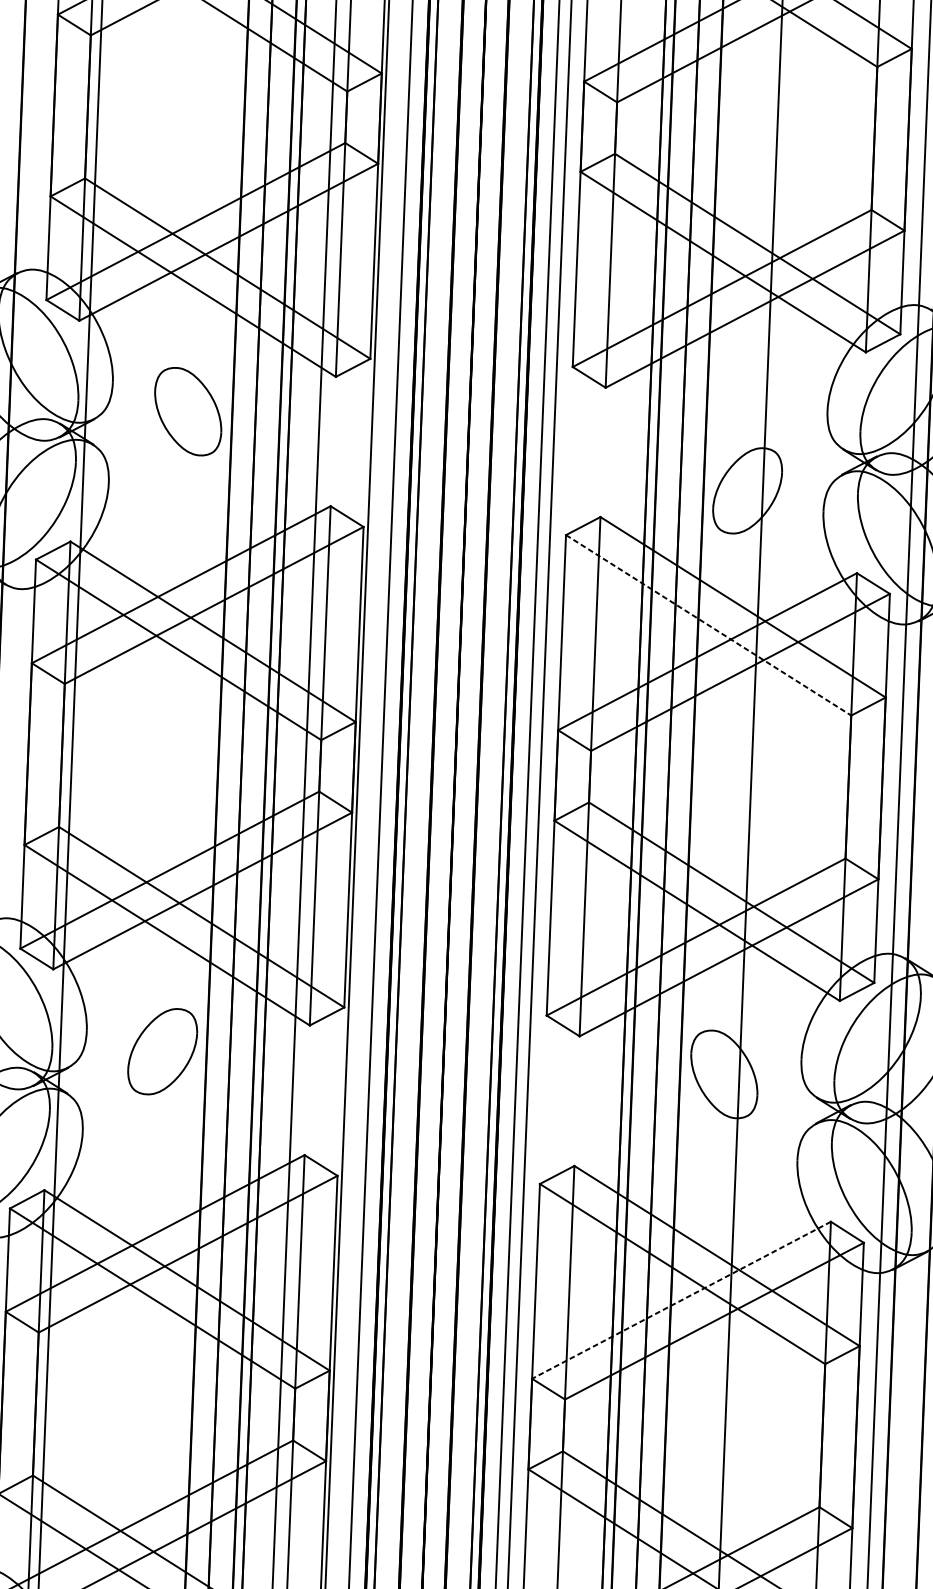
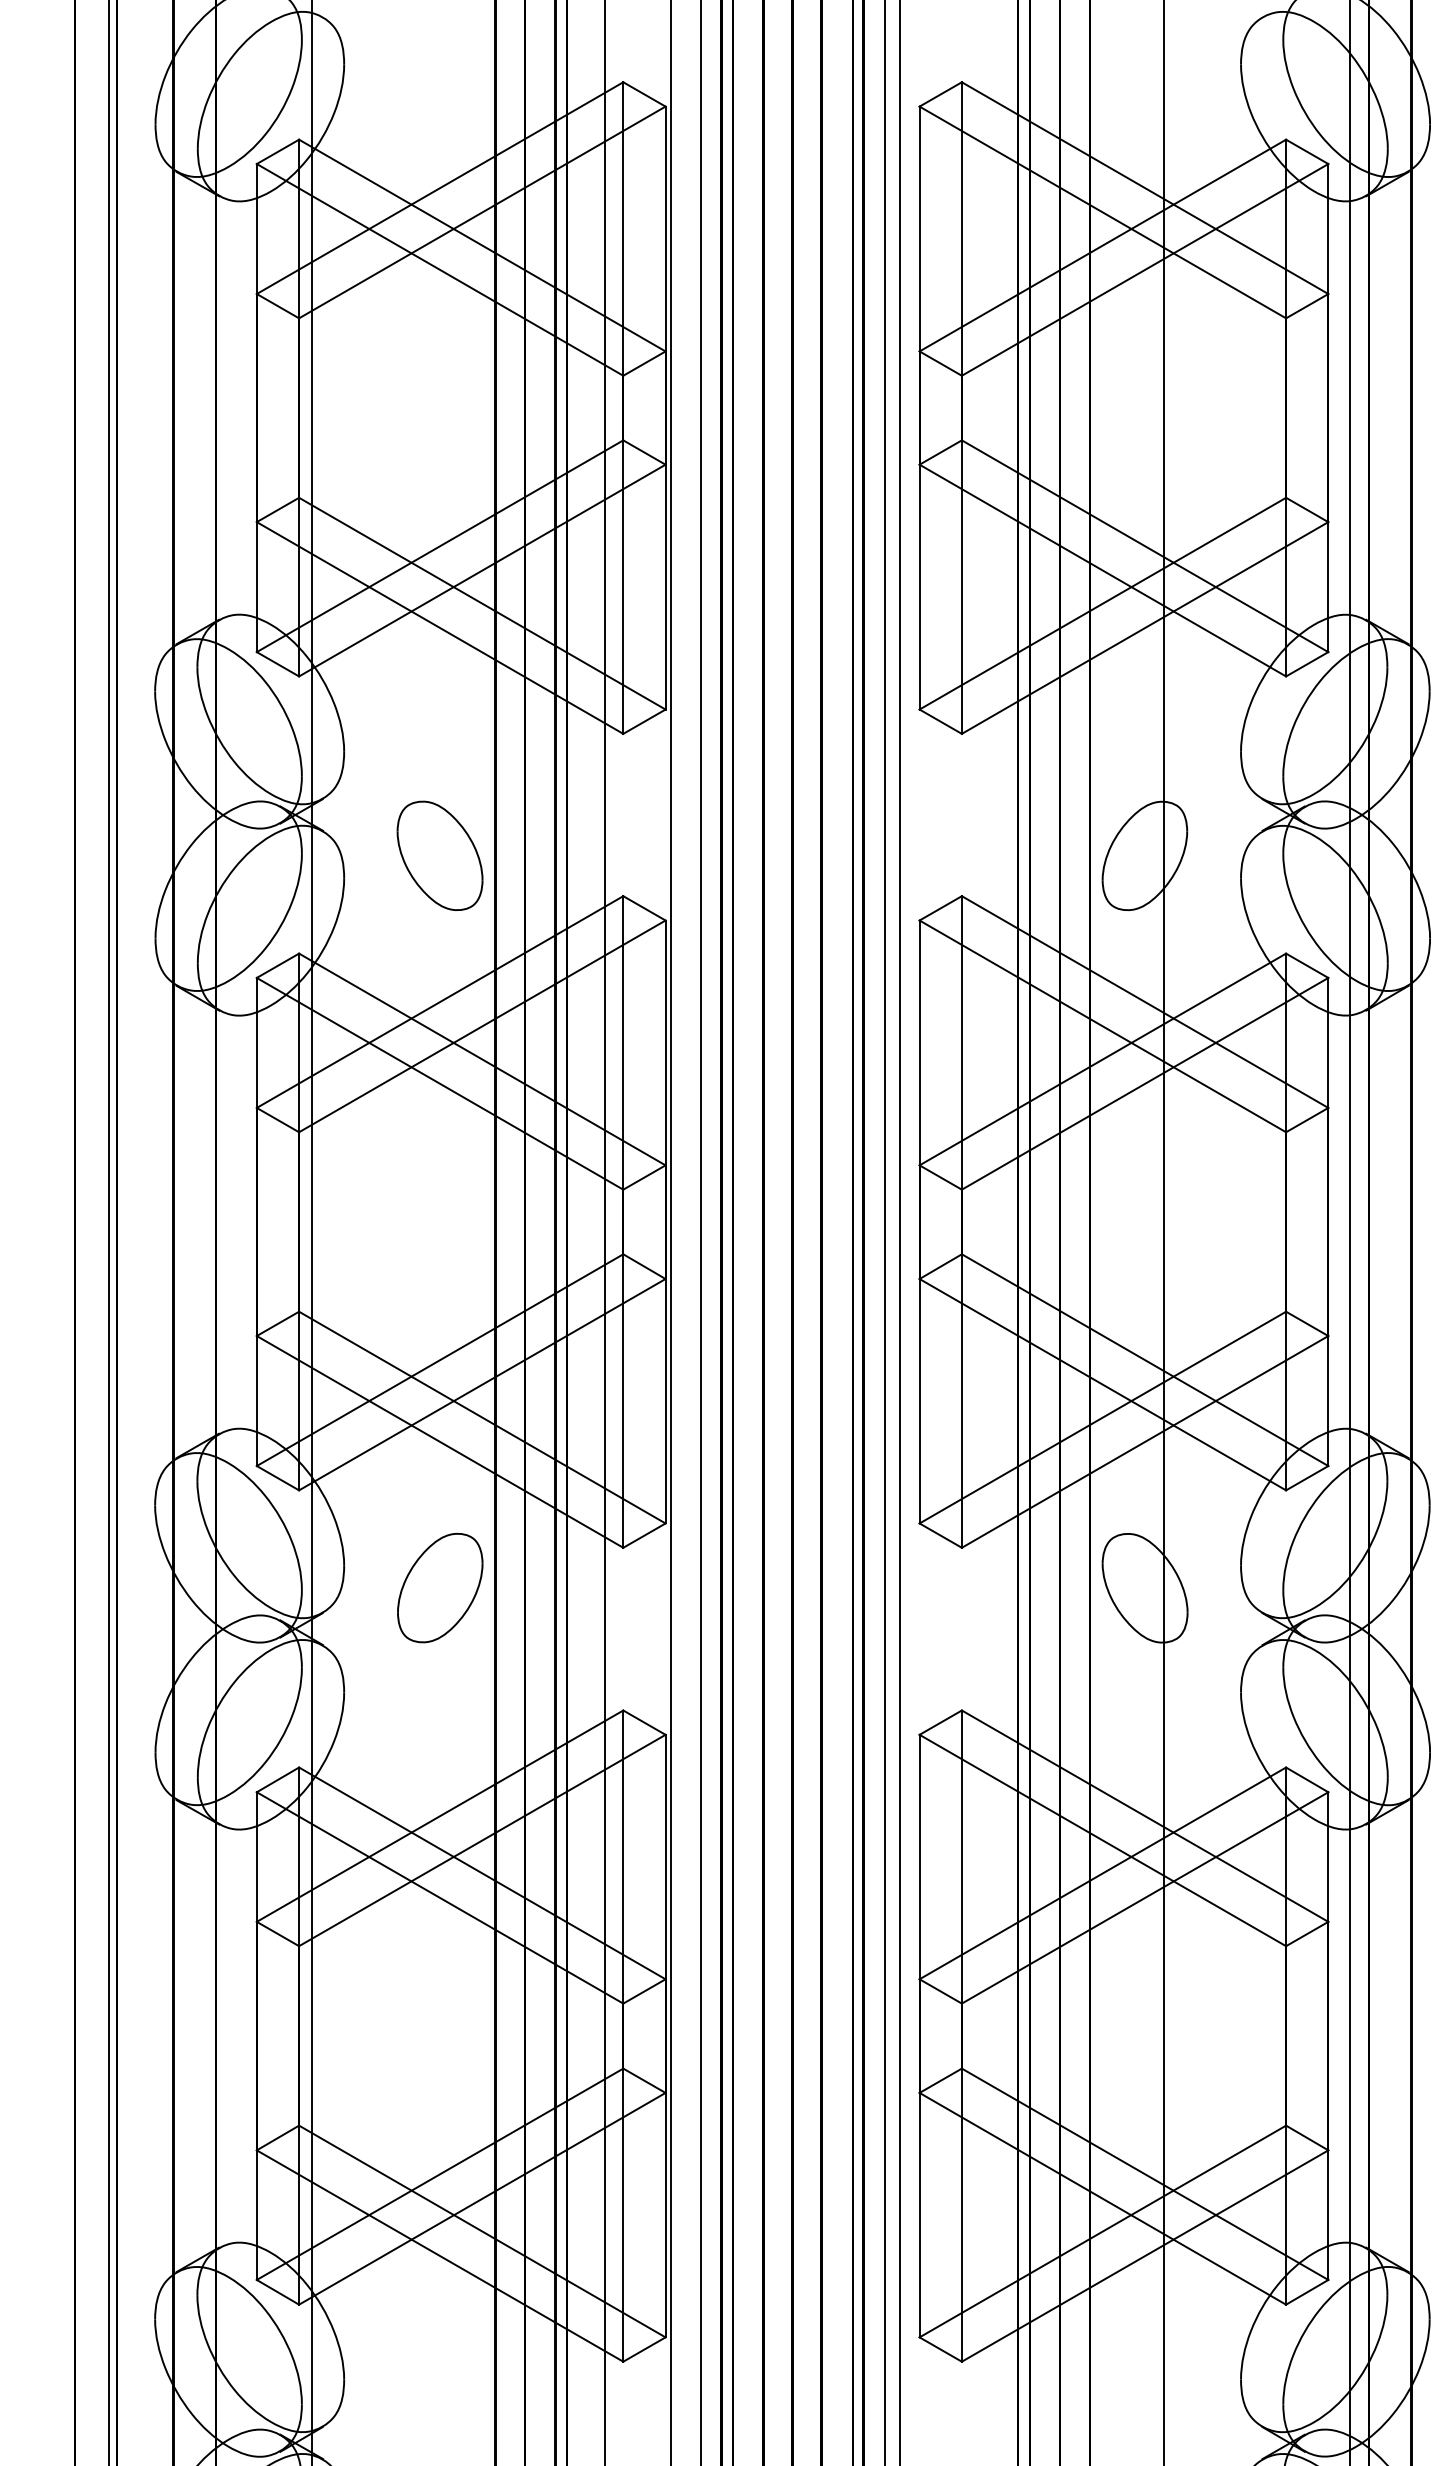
part: (187, 411) -> (439, 855), moved
line: (708, 625) -> (1102, 1026), dashed -> solid
line: (681, 1300) -> (1102, 1873), dashed -> solid

